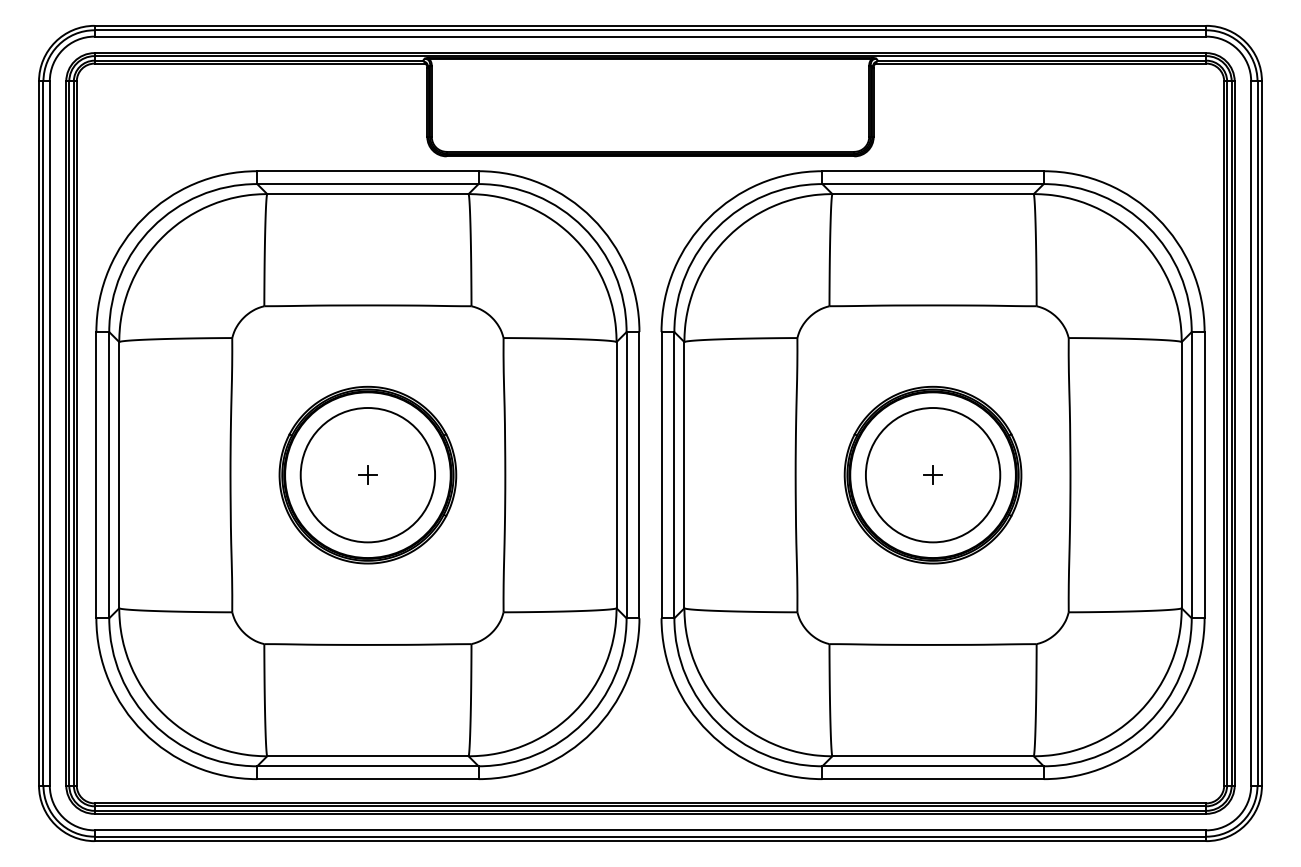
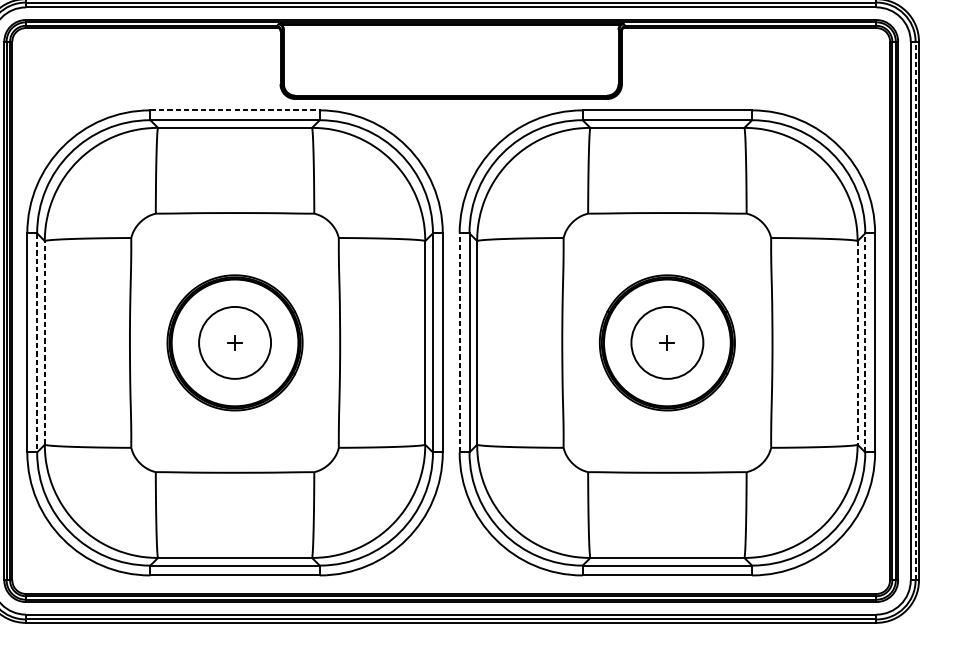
line: (367, 171) -> (234, 110), solid -> dashed
line: (1257, 433) -> (915, 311), solid -> dashed
line: (119, 474) -> (45, 342), solid -> dashed
line: (661, 474) -> (459, 342), solid -> dashed
line: (1191, 474) -> (865, 342), solid -> dashed
line: (109, 475) -> (37, 343), solid -> dashed
circle: (367, 475) -> (234, 343), size x0.7
circle: (932, 475) -> (666, 343), size x0.7
line: (1181, 475) -> (857, 343), solid -> dashed

